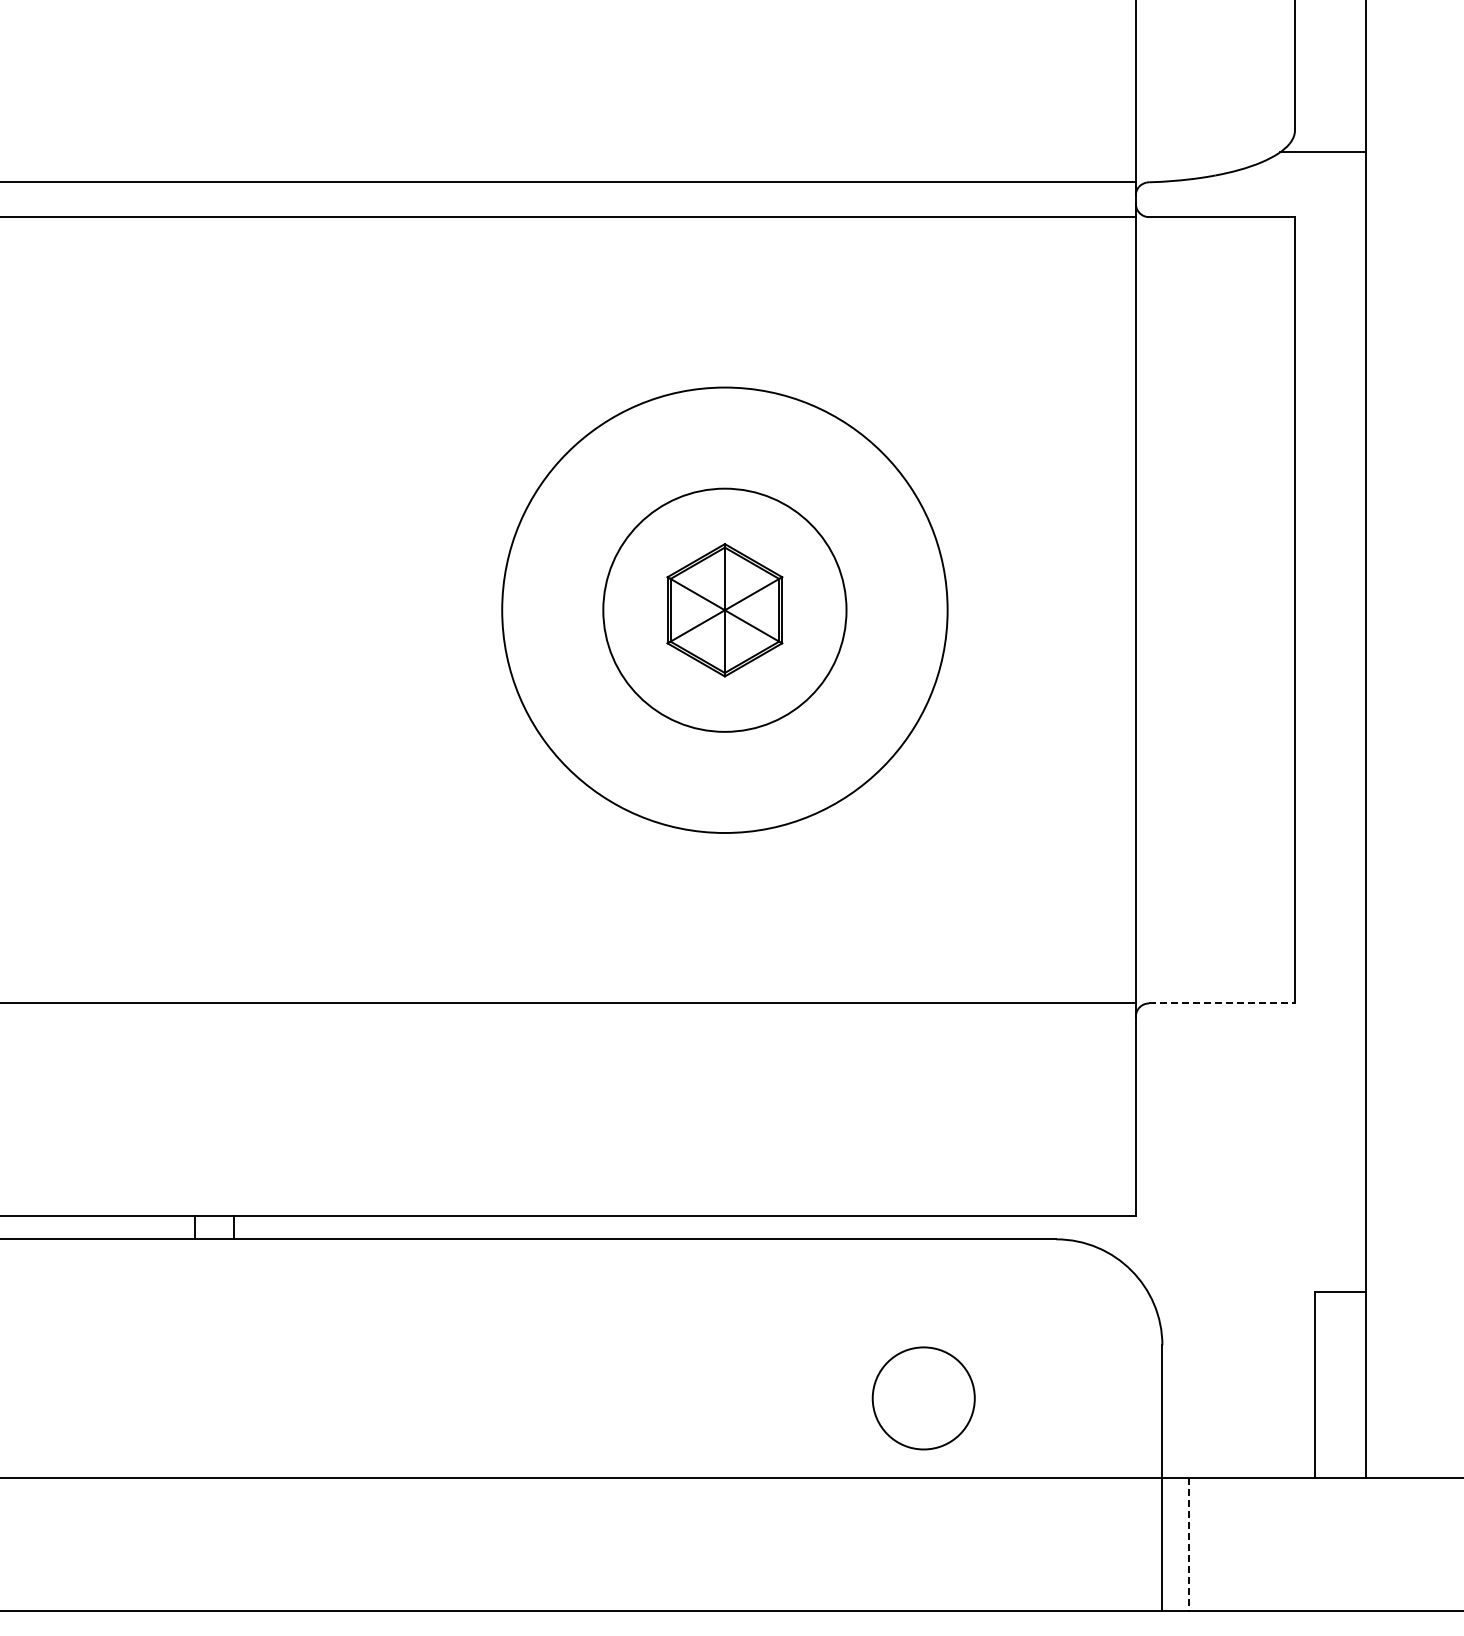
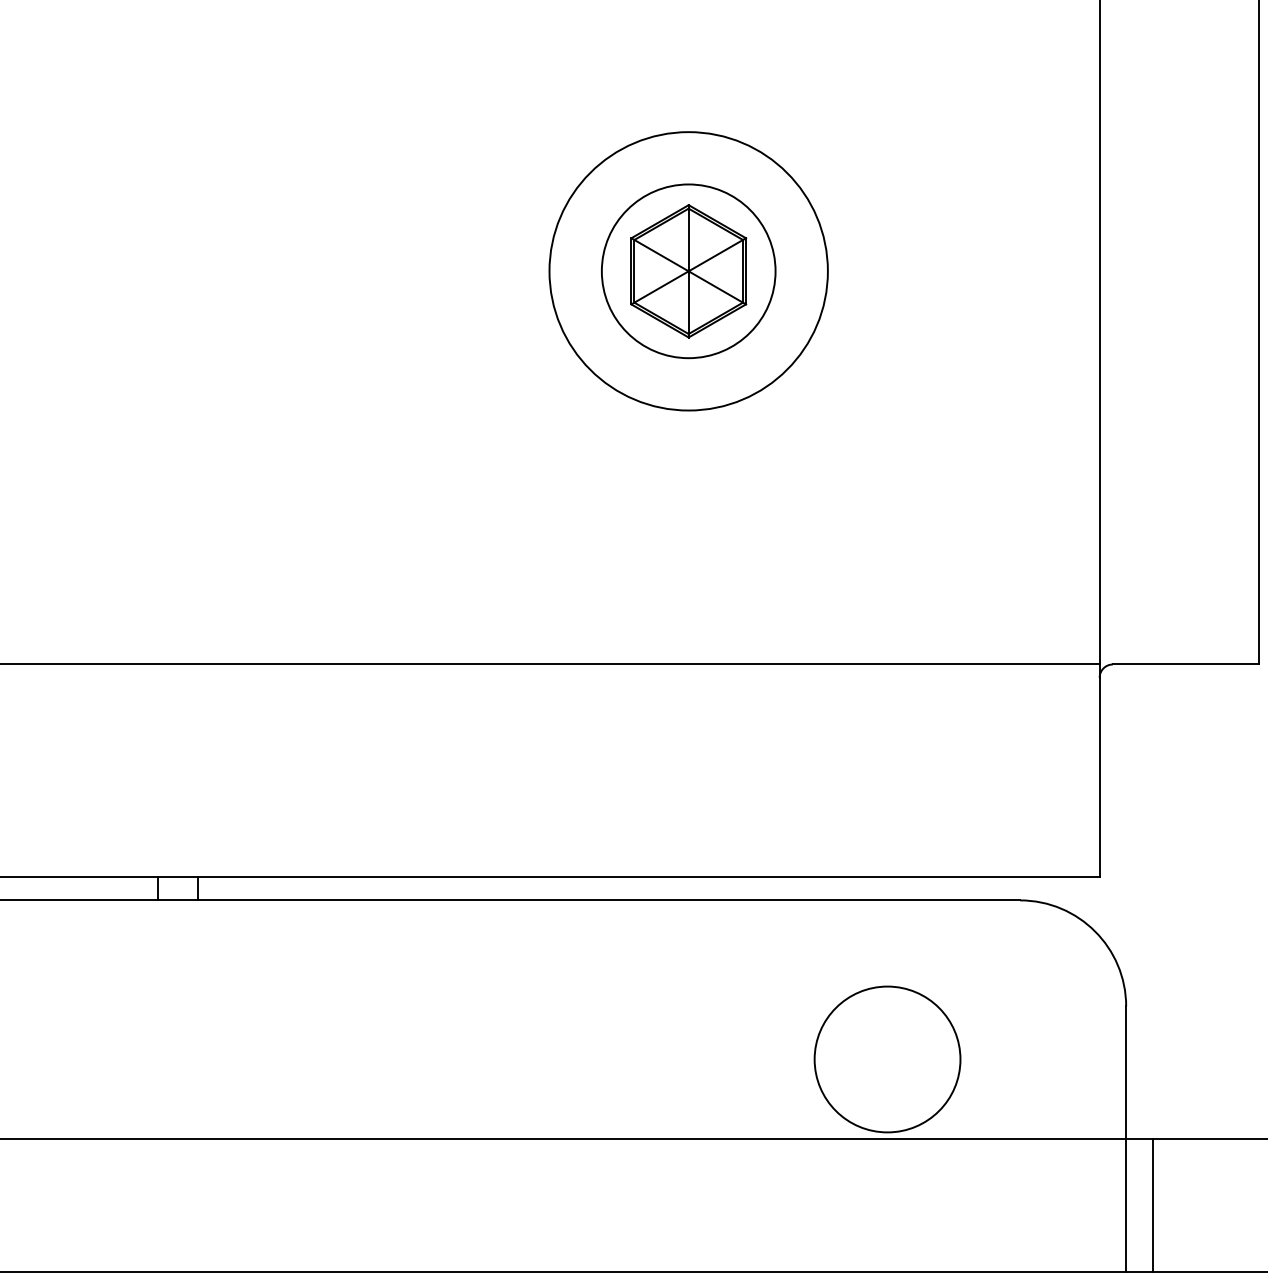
circle: (724, 610) -> (688, 271), size x0.62
circle: (724, 610) -> (688, 271), size x0.71
line: (1222, 1003) -> (1186, 664), dashed -> solid
circle: (923, 1398) -> (887, 1059), size x1.43
line: (1188, 1544) -> (1152, 1205), dashed -> solid

